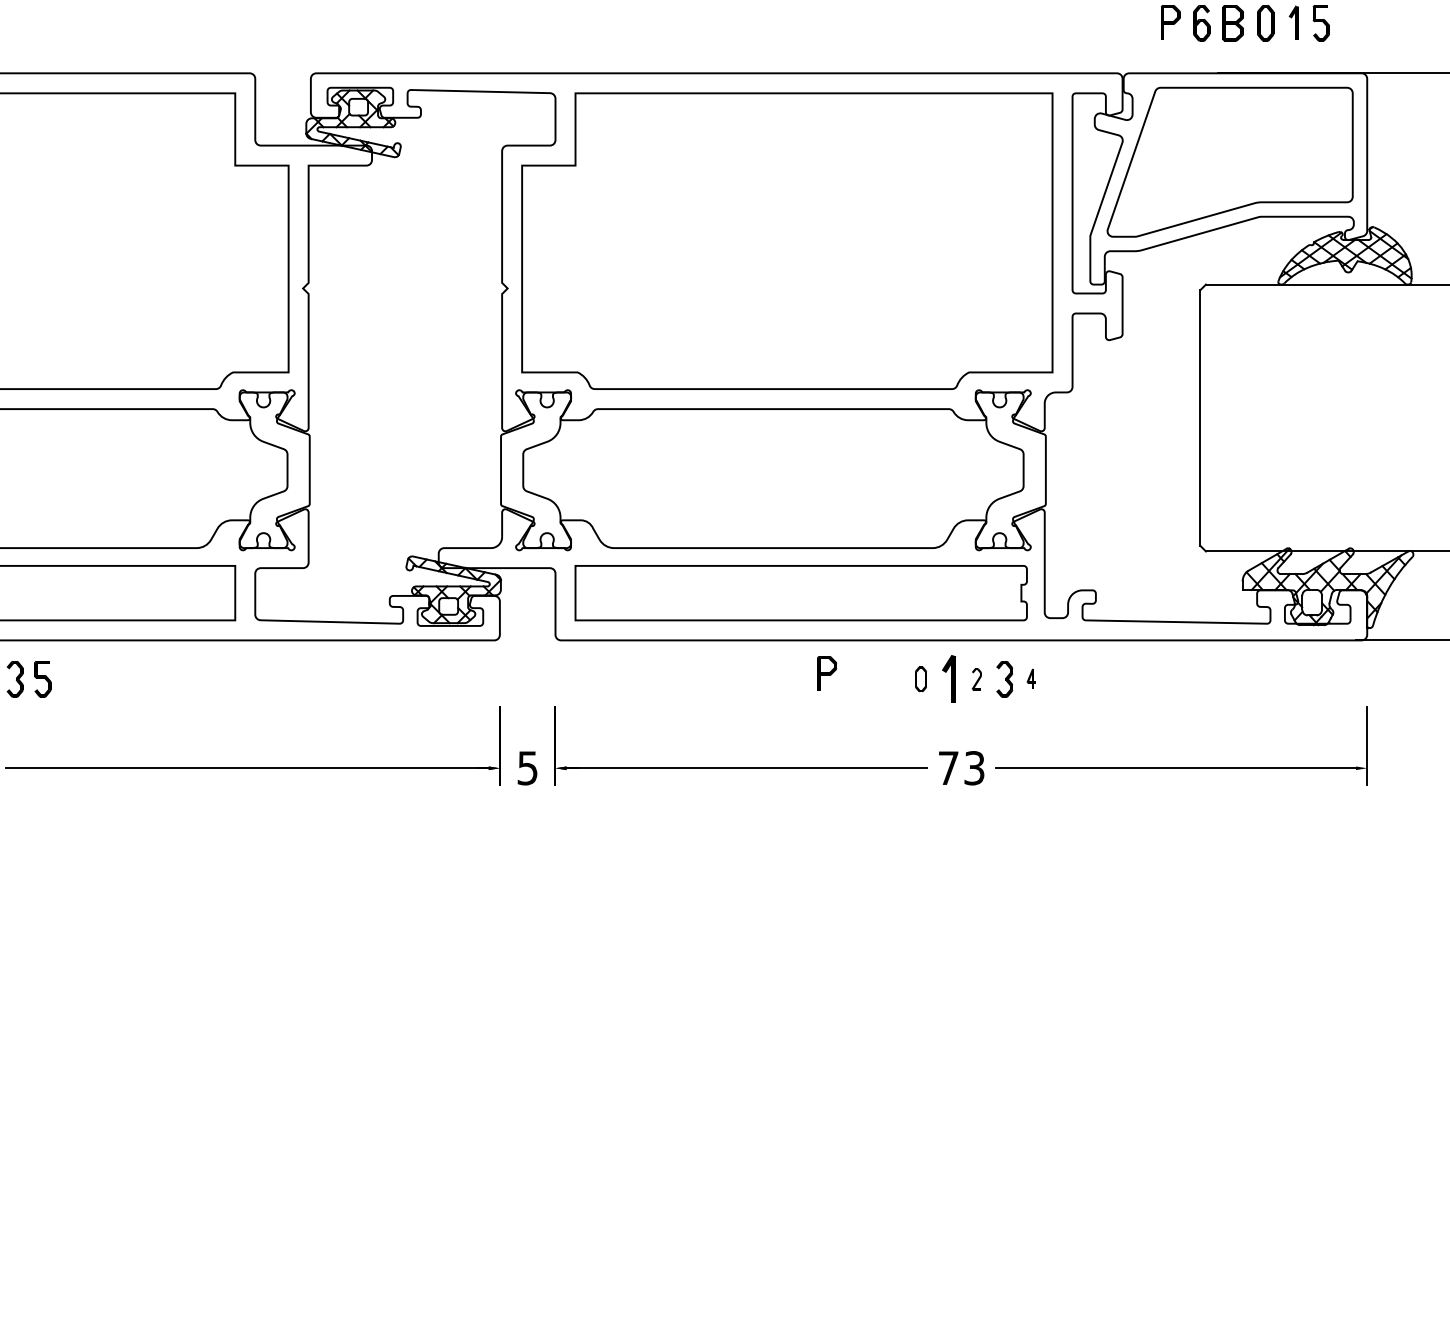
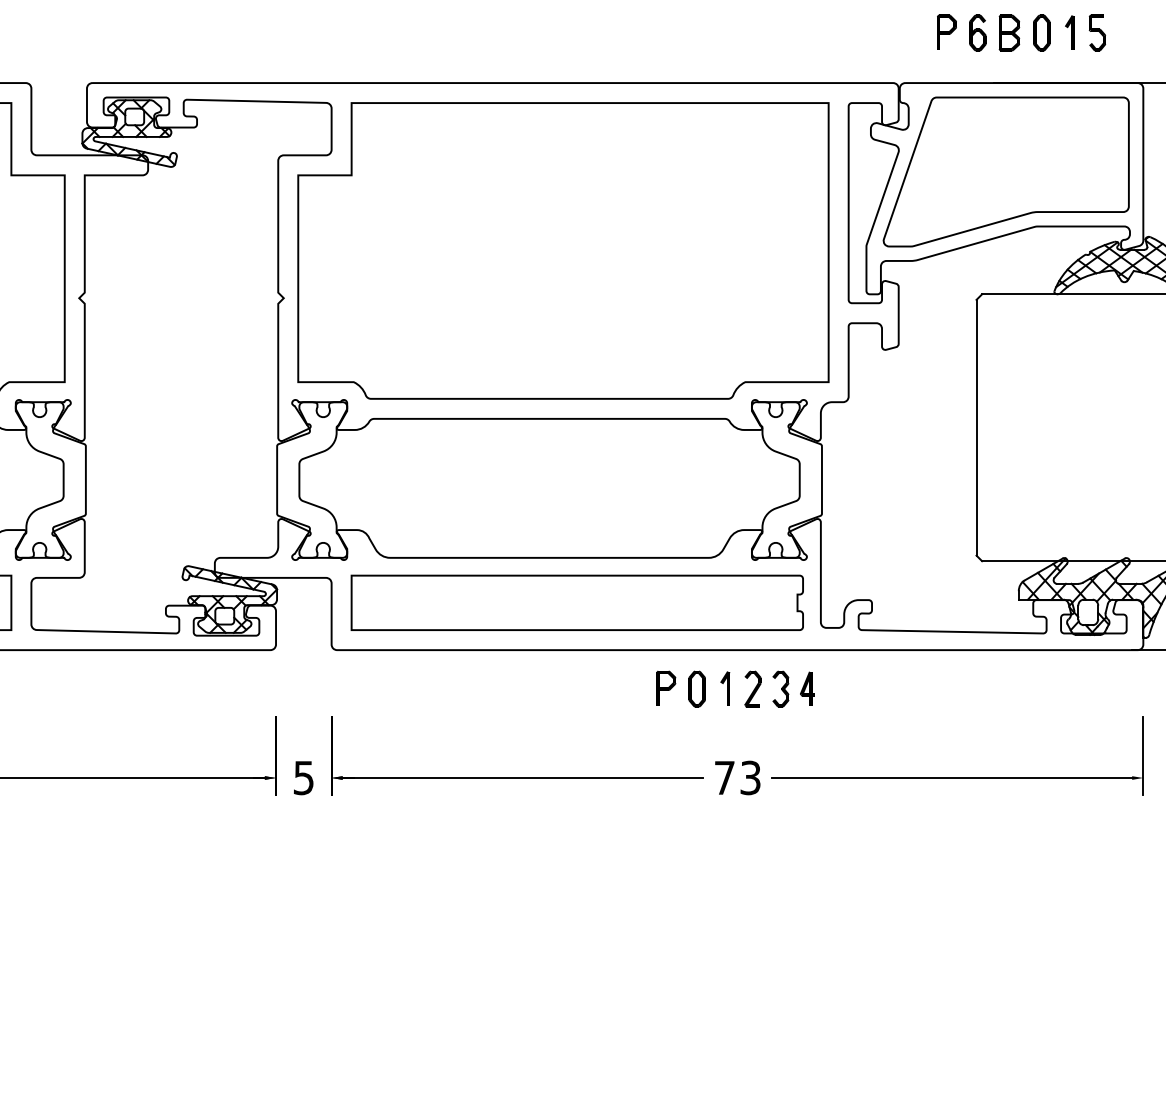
part: (827, 673) -> (666, 688), moved
part: (949, 678) -> (725, 688), size x0.71
part: (1030, 678) -> (806, 688), size x1.67
part: (920, 679) -> (696, 689), size x1.43
part: (976, 679) -> (752, 689), size x1.67

